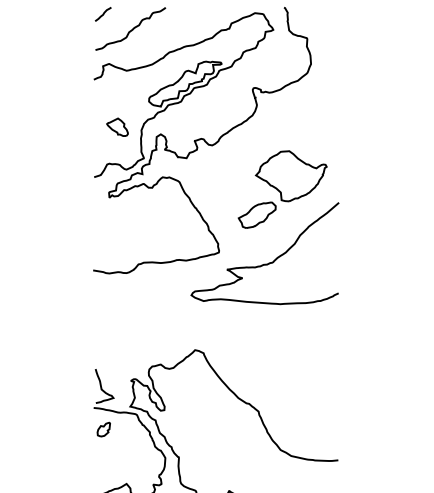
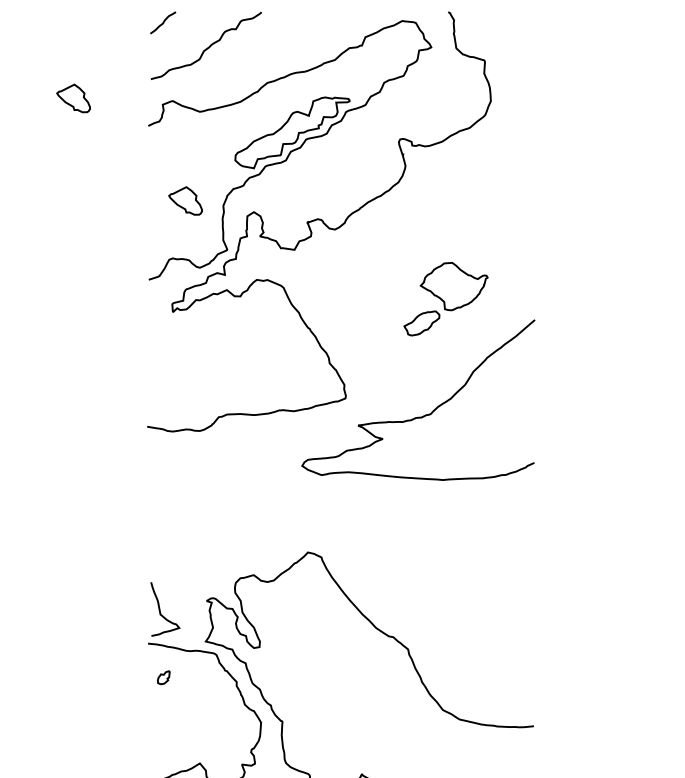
part: (46, 61) -> (73, 97), added
part: (282, 189) -> (445, 299), size x0.6
part: (103, 429) -> (163, 677), size x0.6

